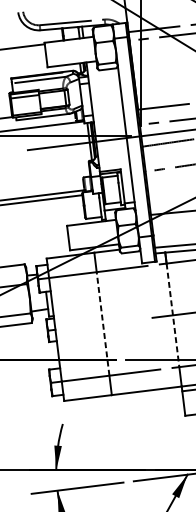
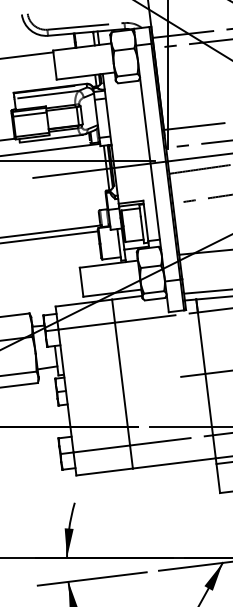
line: (173, 315) -> (205, 373), dashed -> solid
line: (103, 324) -> (122, 384), dashed -> solid

